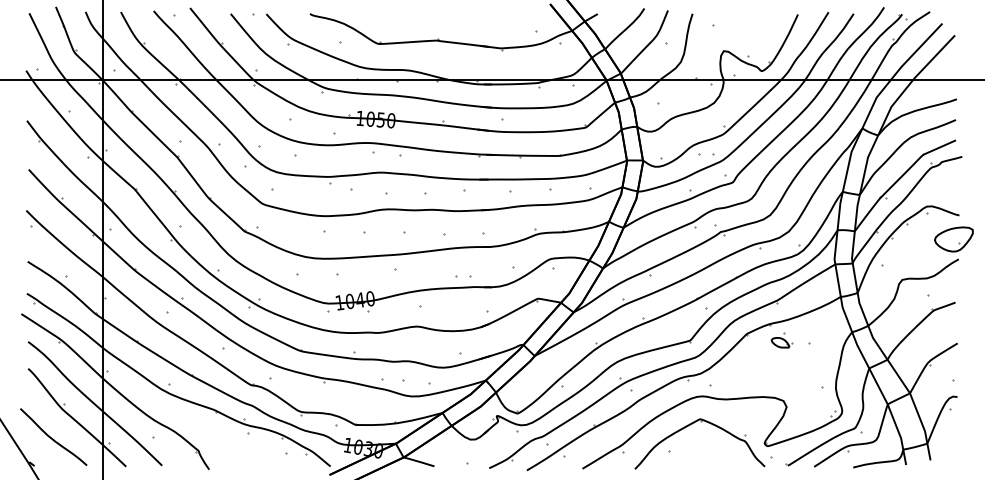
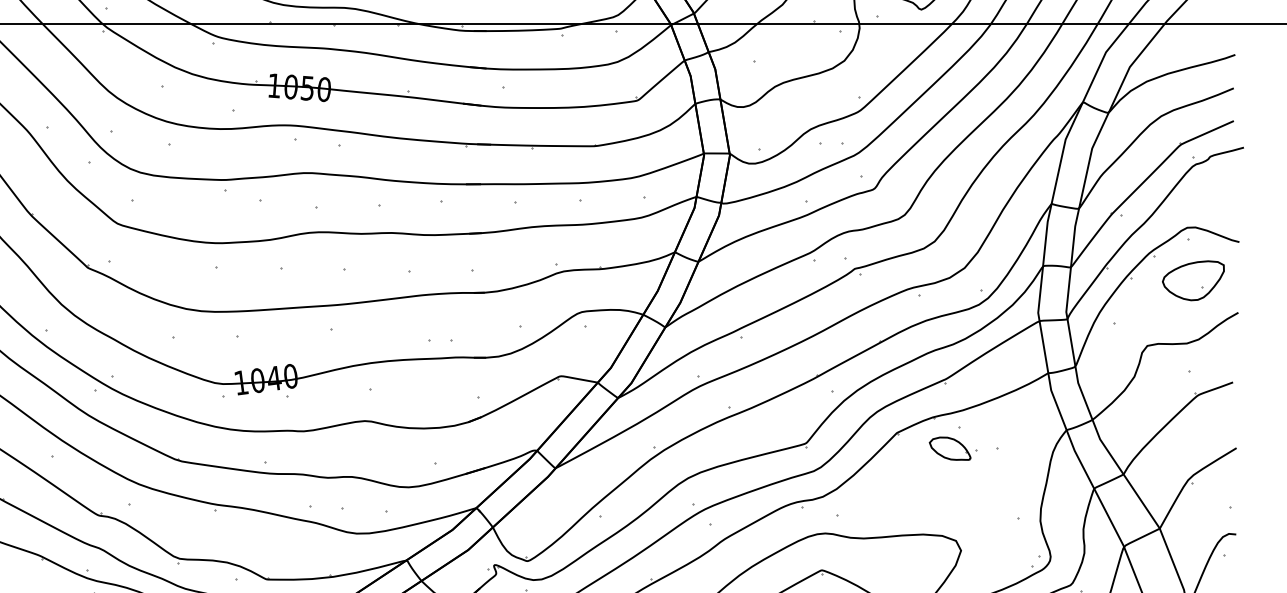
part: (953, 239) -> (1192, 280), moved
part: (781, 340) -> (952, 443), size x1.43

